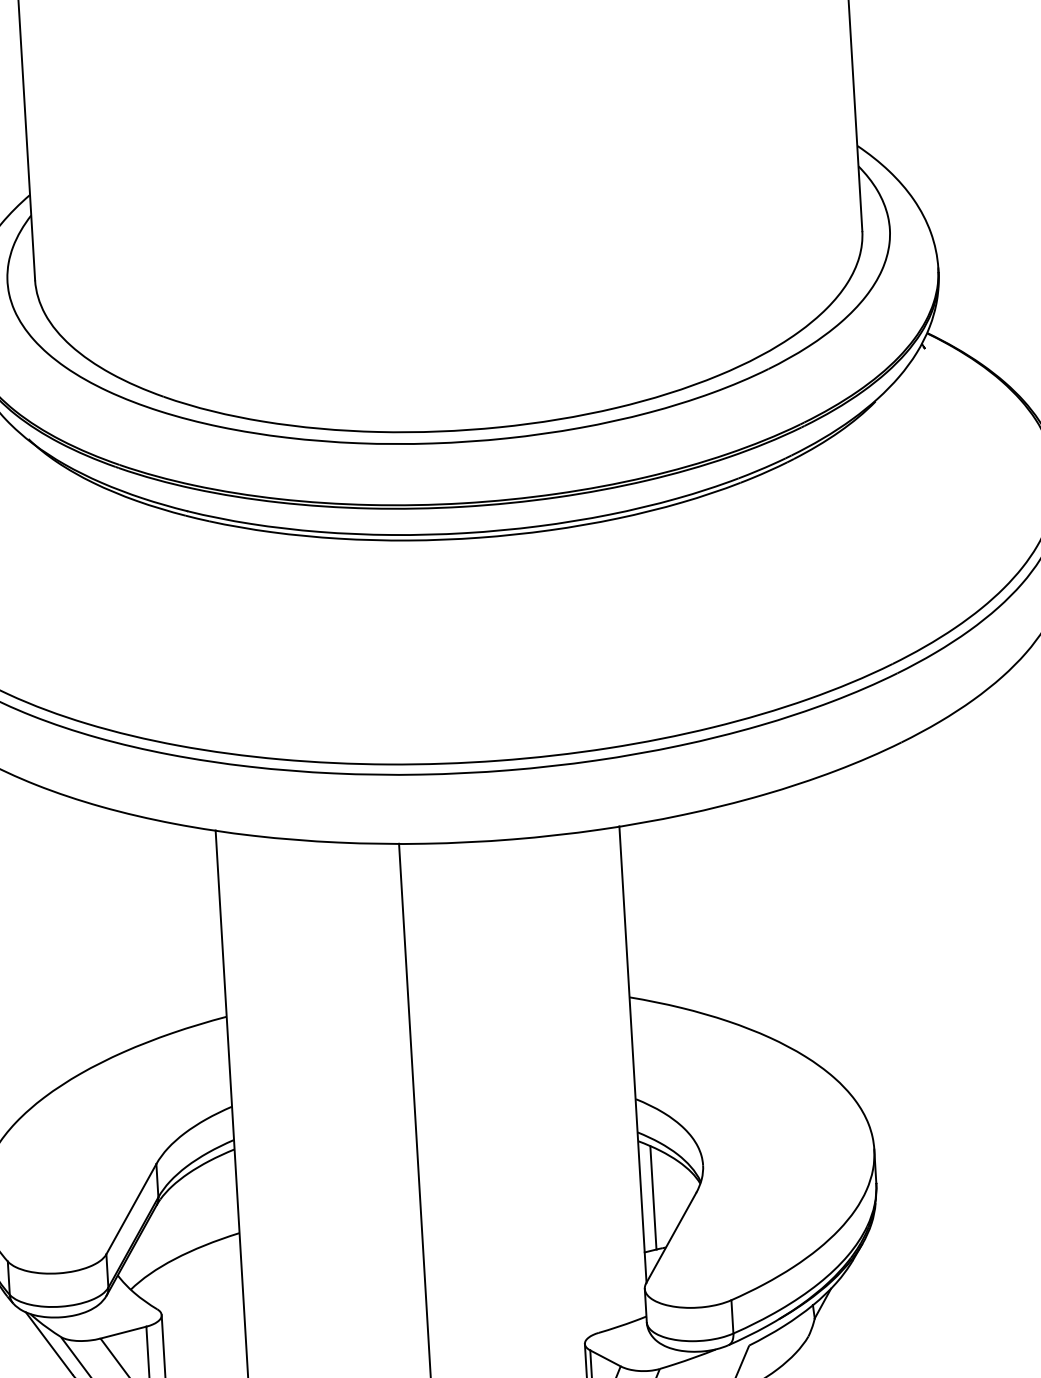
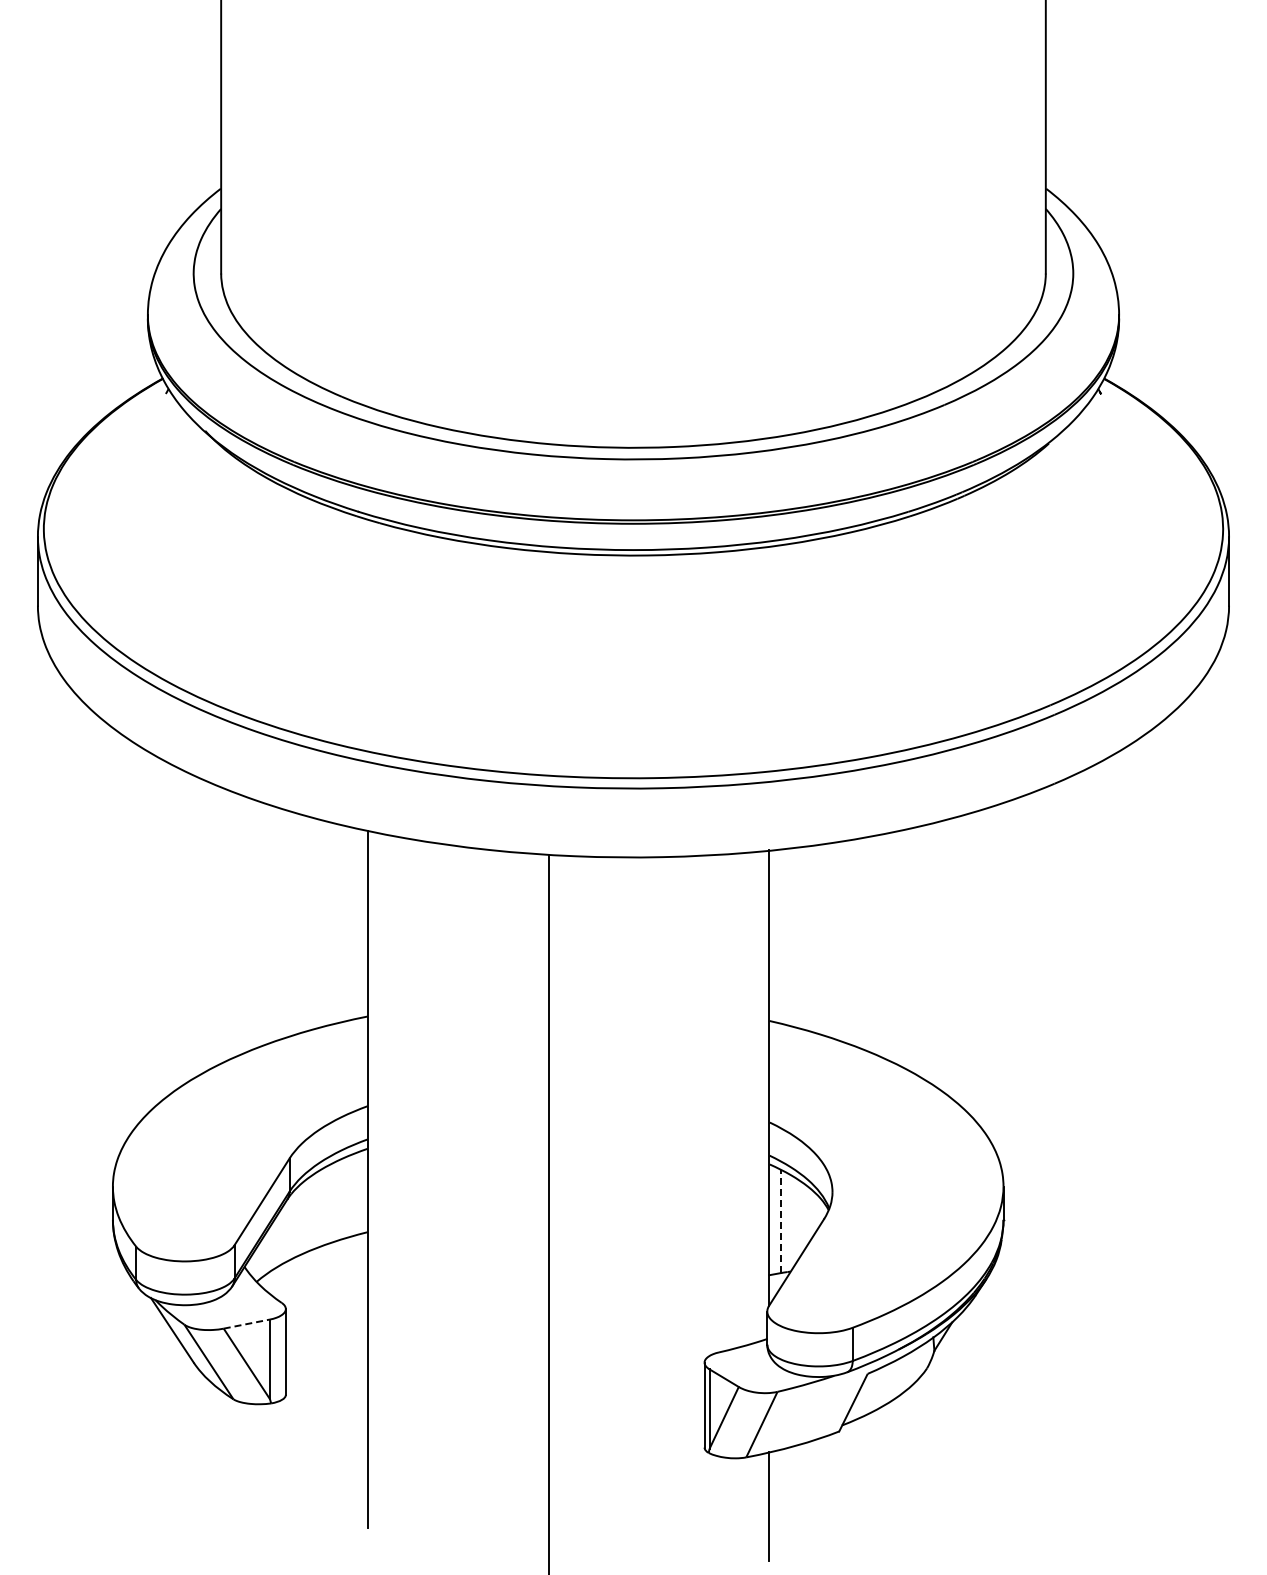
line: (653, 1197) -> (781, 1221), solid -> dashed
line: (123, 1333) -> (246, 1324), solid -> dashed

